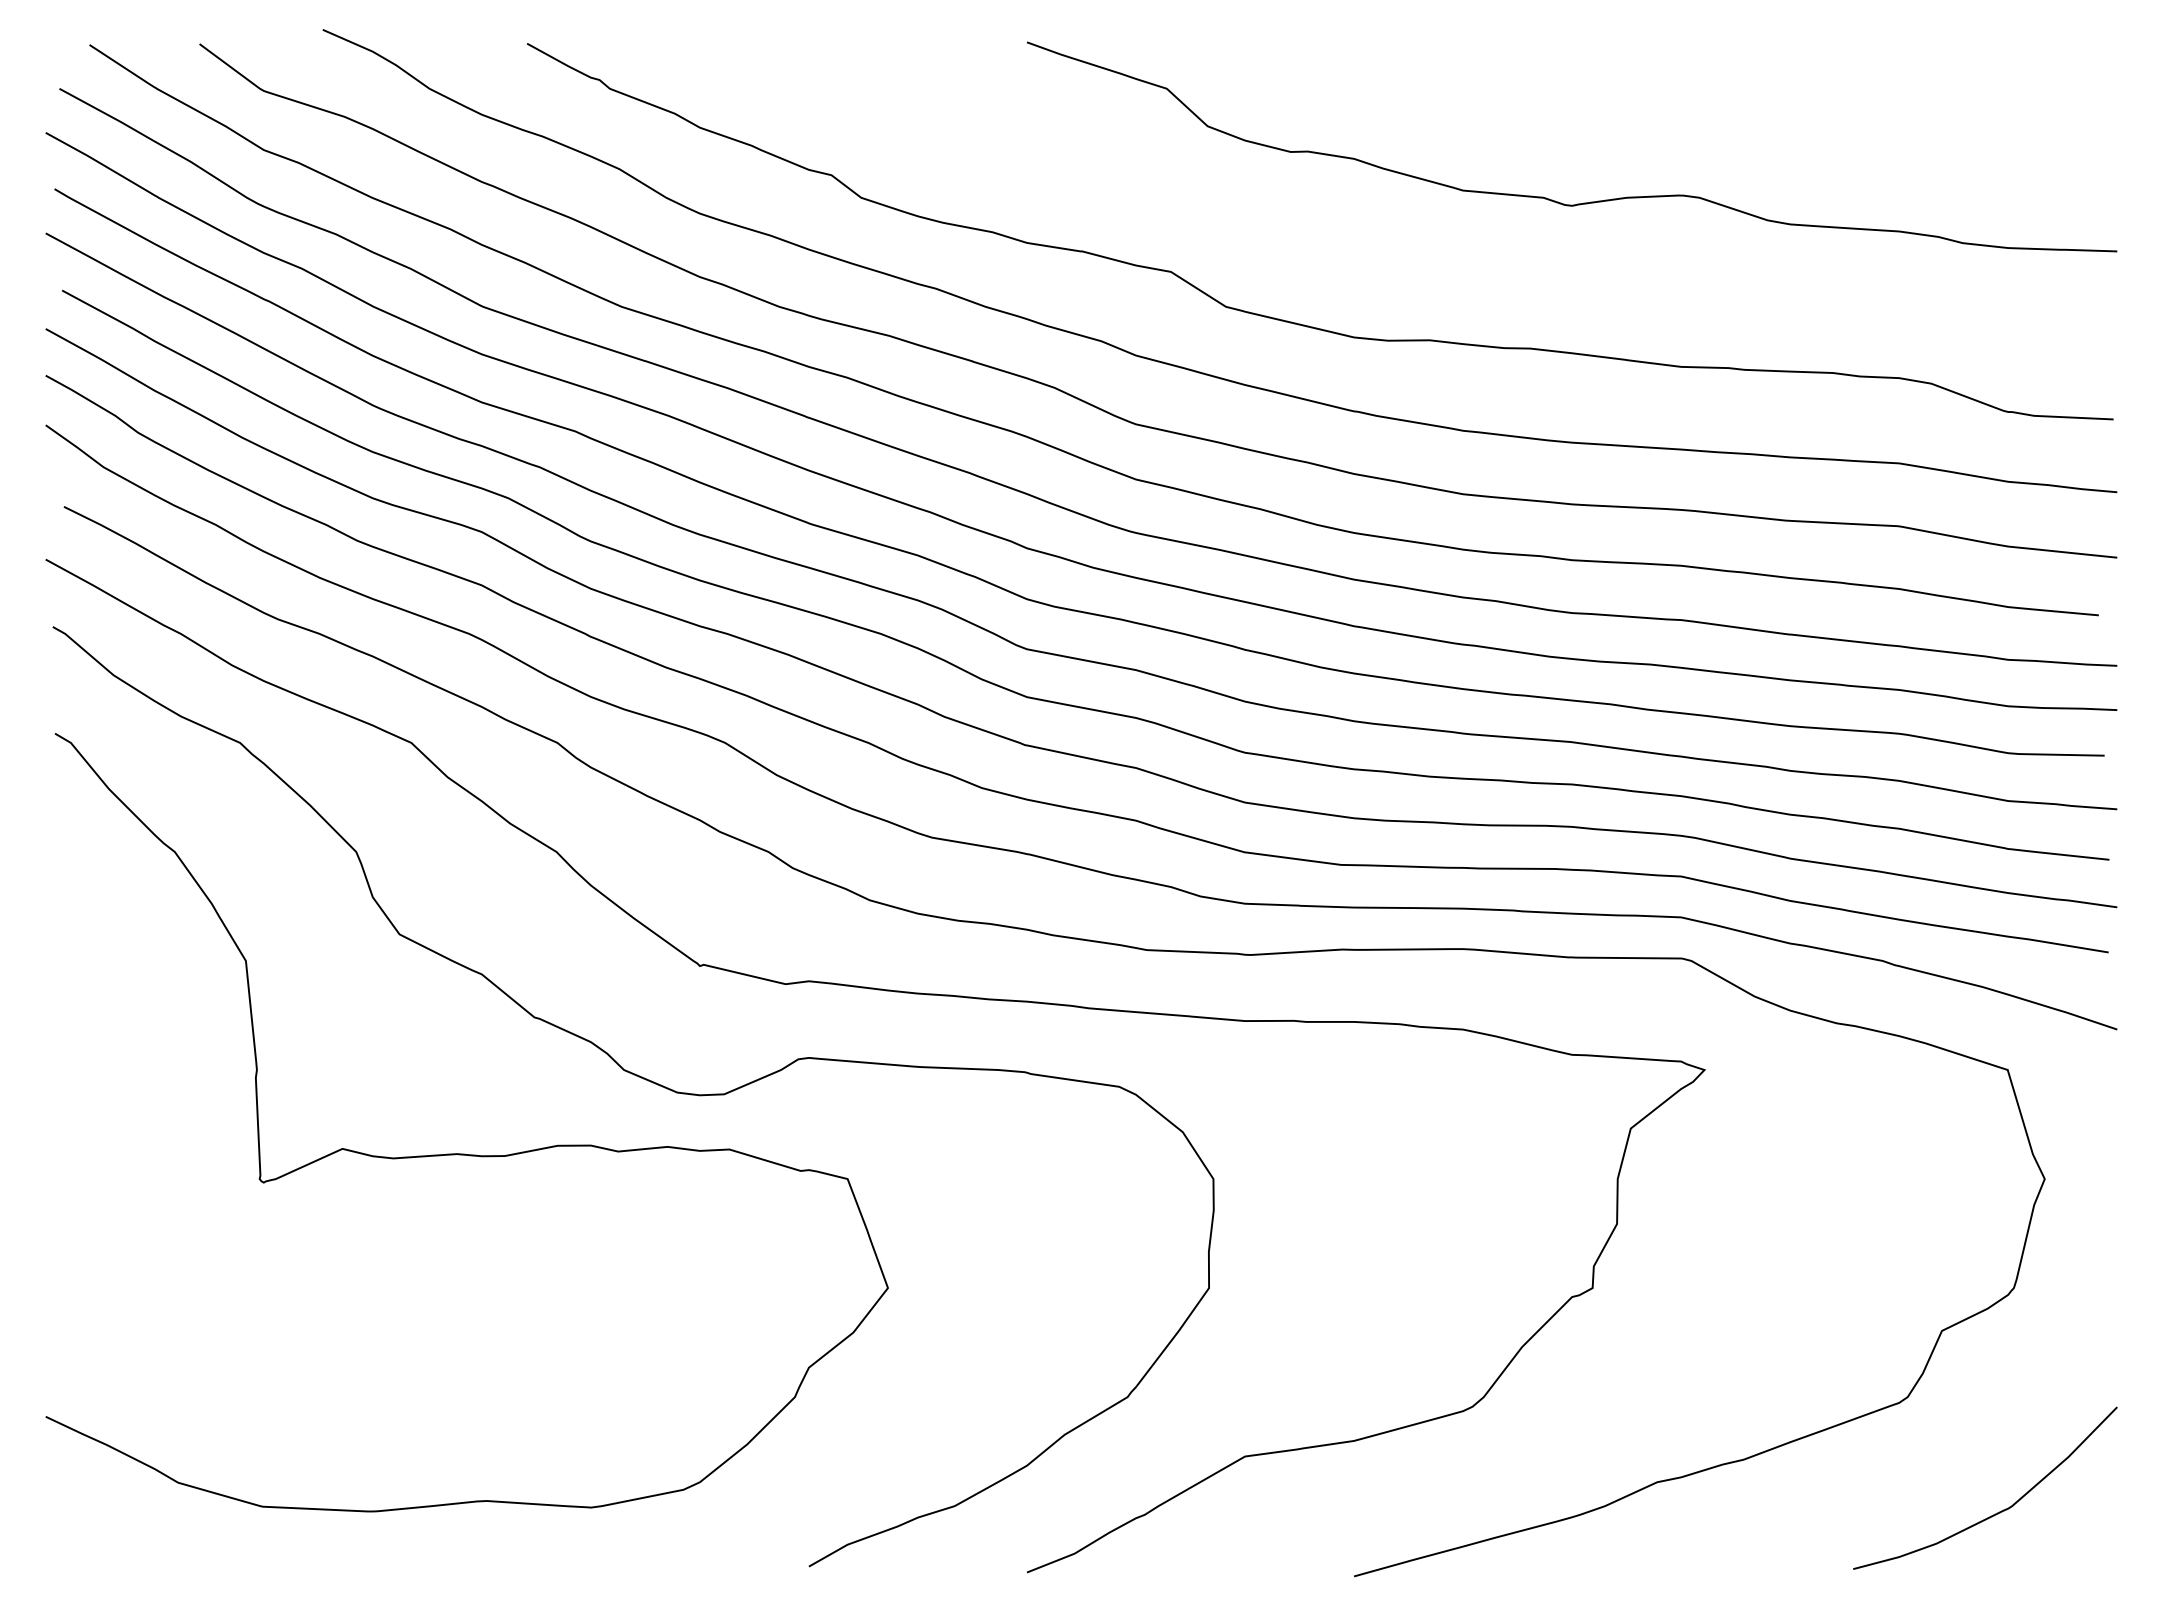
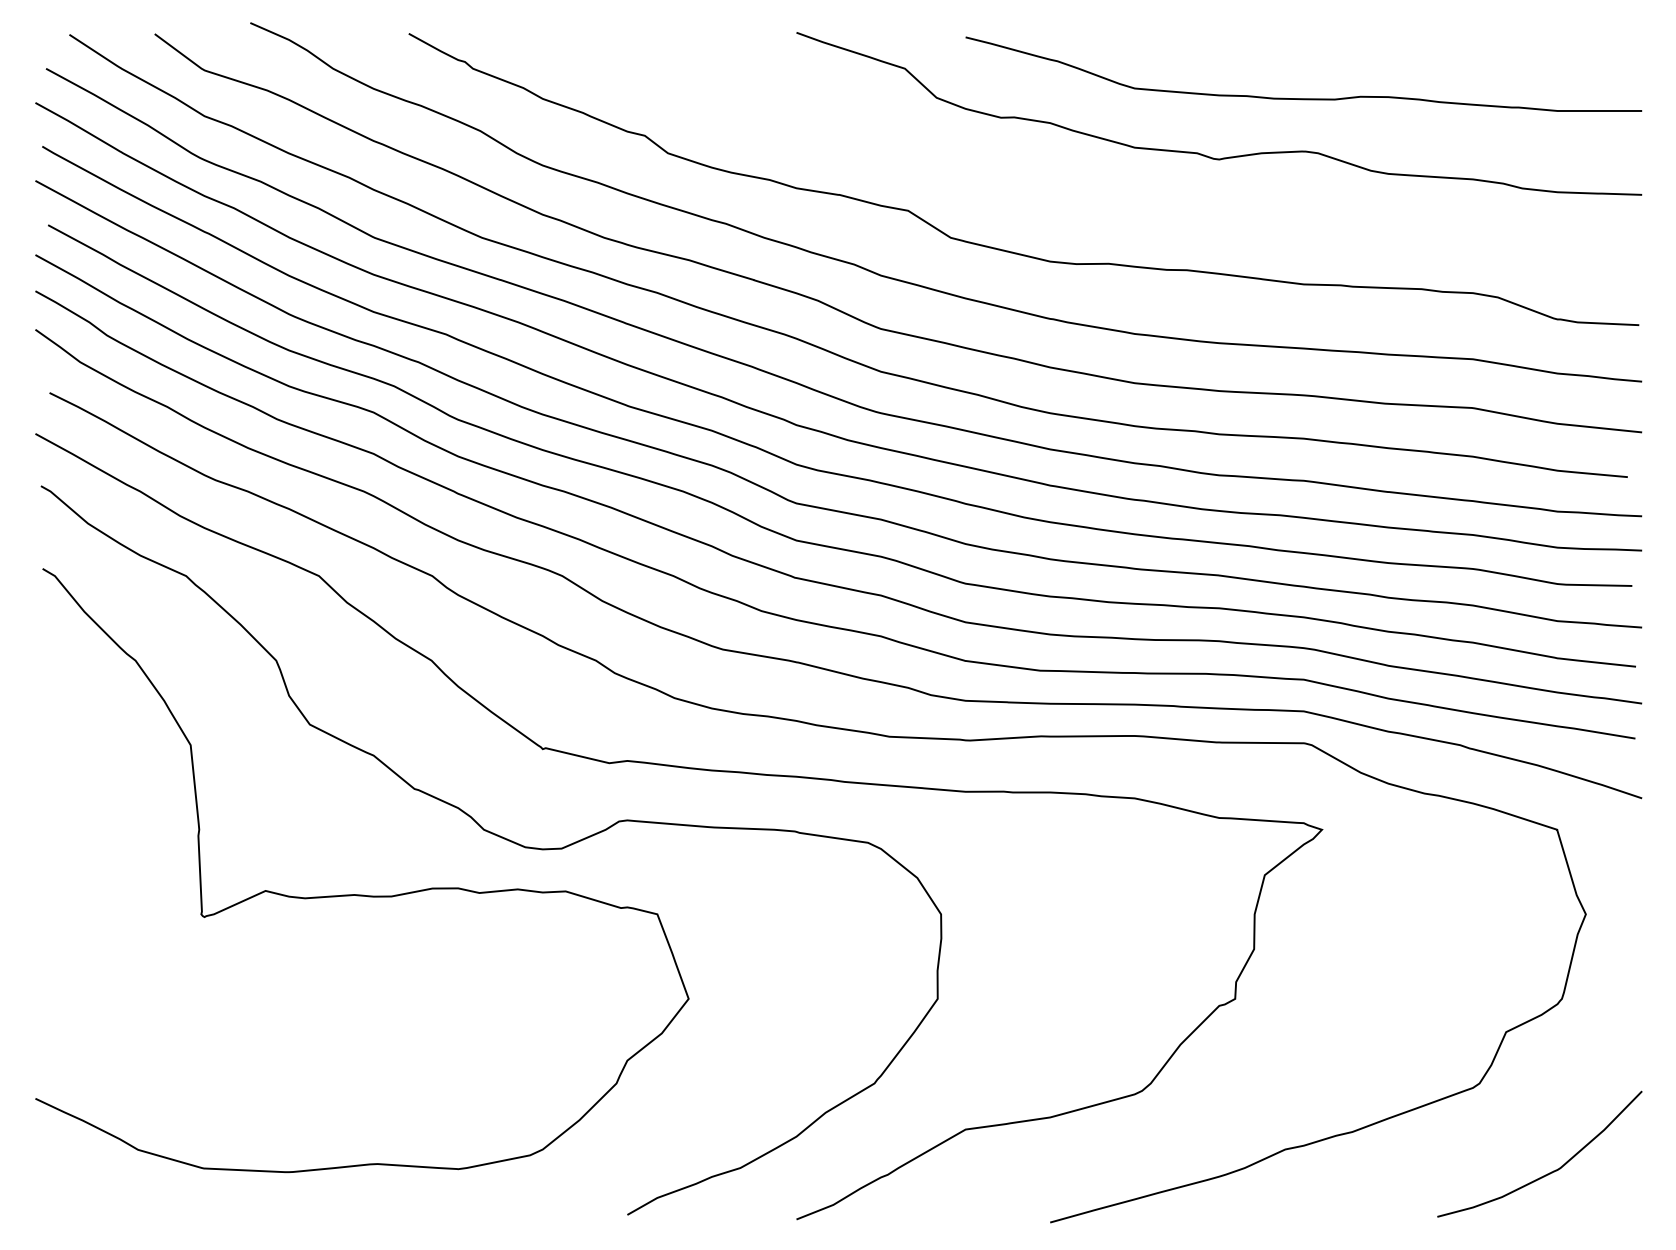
curve: (1681, 127) -> (1304, 98), added

